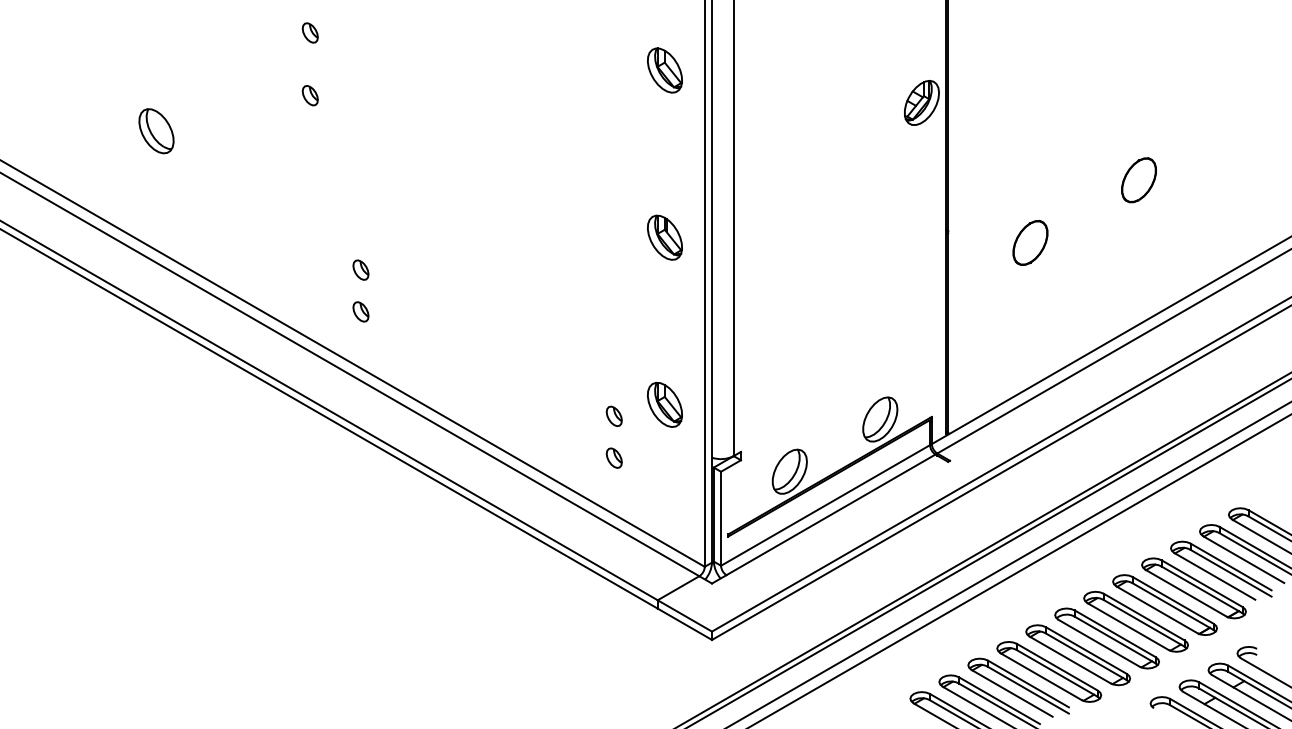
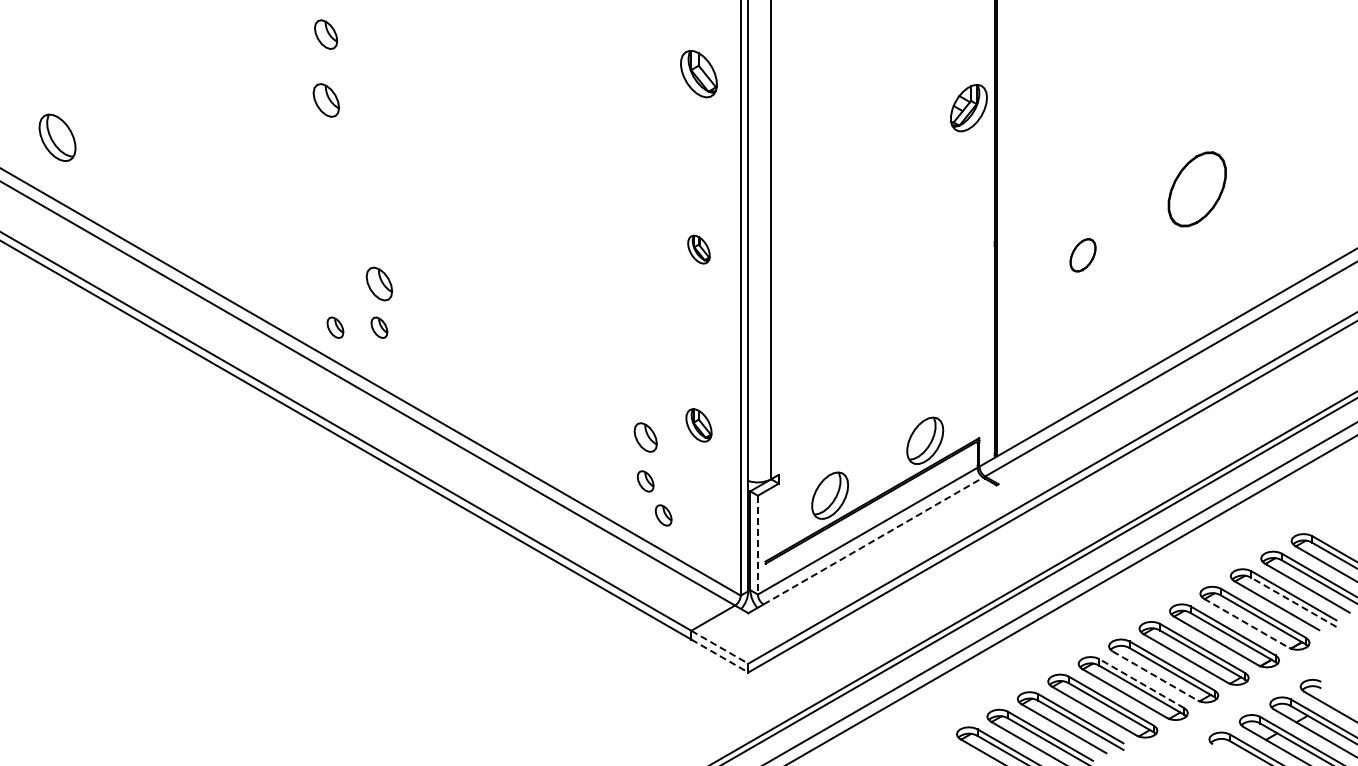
part: (310, 32) -> (326, 34), size x1.4
part: (309, 95) -> (325, 100), size x1.6
part: (156, 130) -> (57, 137), moved
part: (1138, 180) -> (1196, 189), size x1.6
part: (664, 237) -> (698, 249), size x0.6
part: (1029, 243) -> (1082, 255), size x0.7
part: (361, 269) -> (379, 283), size x1.6
part: (319, 311) -> (335, 327), added
part: (664, 404) -> (698, 425), size x0.7
part: (614, 416) -> (645, 437), size x1.4
part: (631, 490) -> (663, 515), added
line: (831, 515) -> (873, 541), solid -> dashed
line: (720, 519) -> (757, 545), solid -> dashed
line: (1230, 573) -> (1293, 602), solid -> dashed
line: (1185, 593) -> (1246, 623), solid -> dashed
line: (684, 616) -> (719, 647), solid -> dashed
line: (684, 624) -> (719, 656), solid -> dashed
line: (1099, 643) -> (1155, 676), solid -> dashed
line: (1086, 650) -> (1141, 683), solid -> dashed

